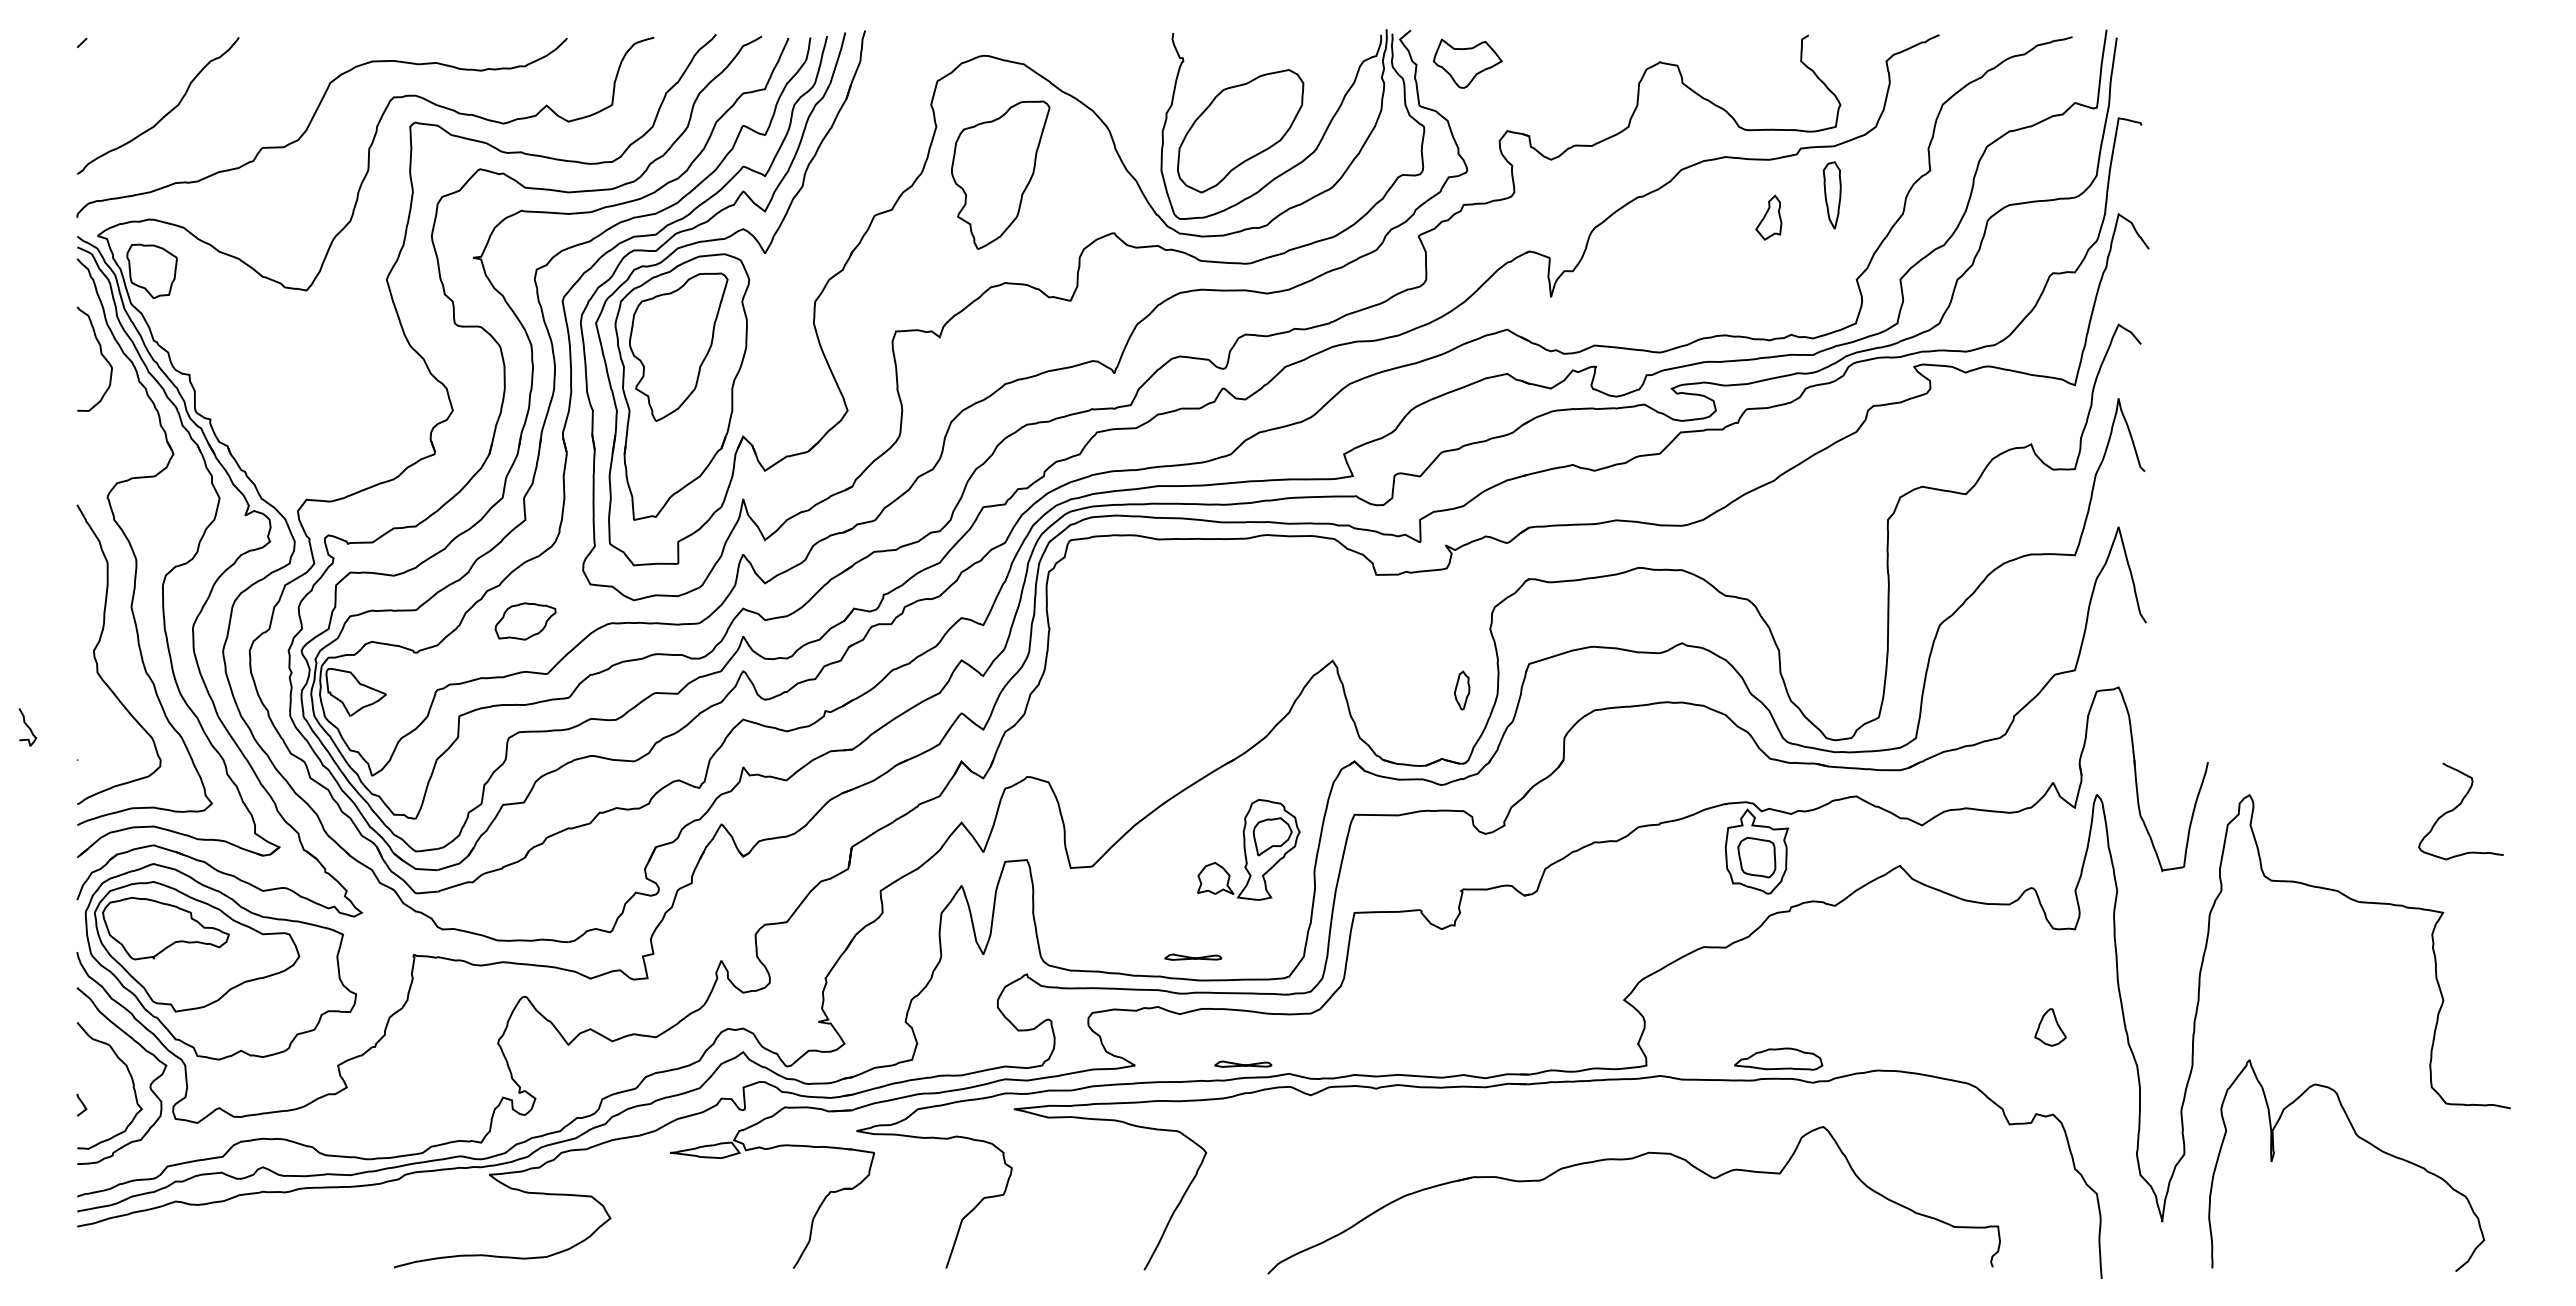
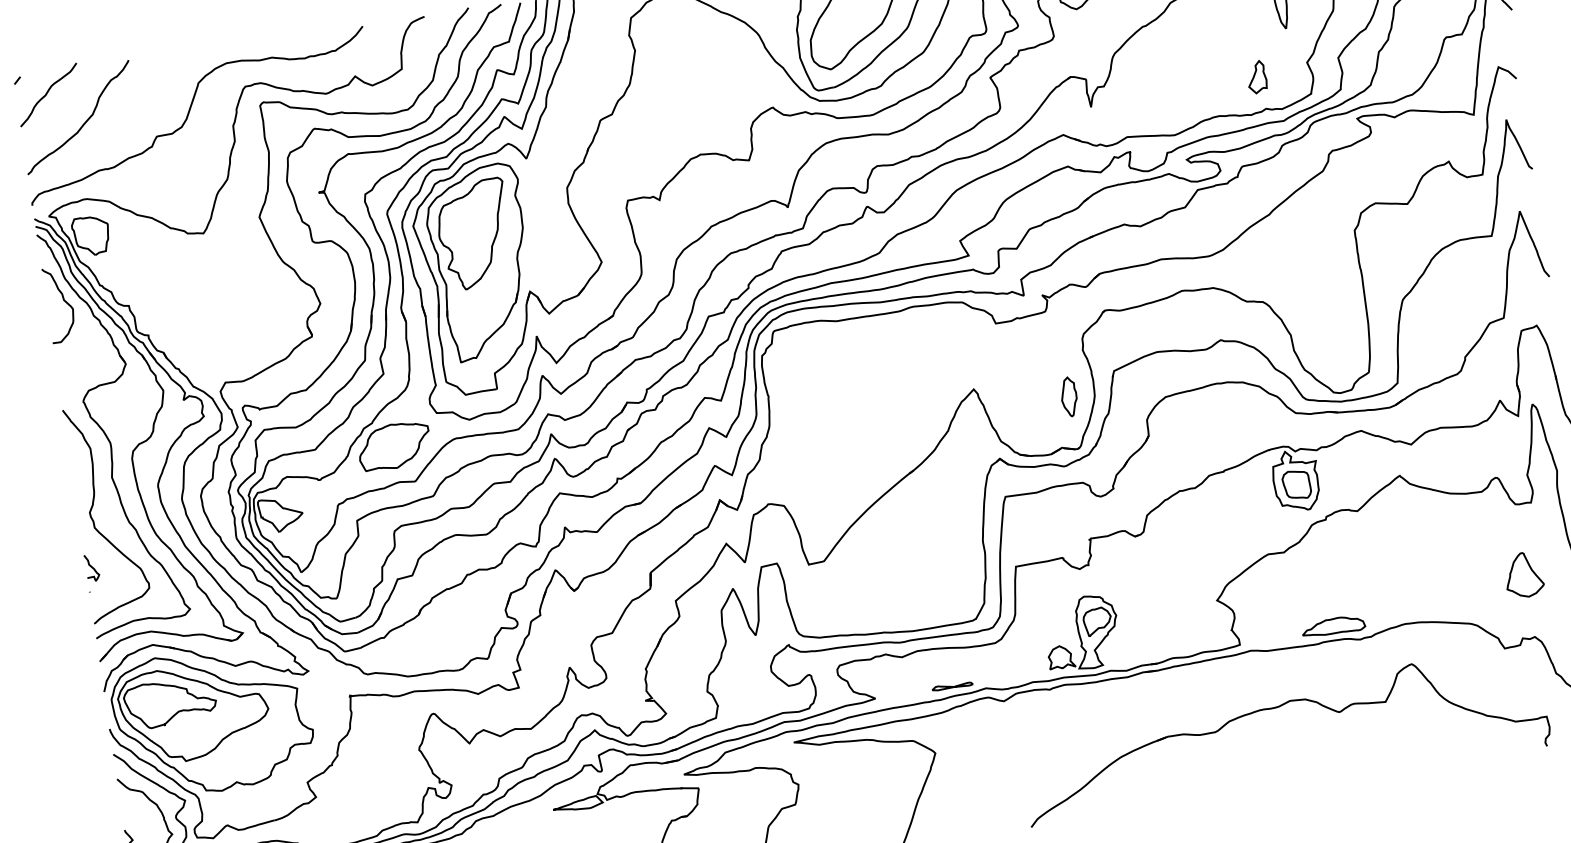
curve: (120, 67) -> (47, 94), added
part: (1000, 174) -> (685, 77), removed
part: (1768, 217) -> (1256, 77), moved
part: (525, 621) -> (394, 446), size x1.67
part: (1461, 690) -> (1068, 396), size x1.43
curve: (27, 727) -> (91, 568), moved
part: (1248, 849) -> (1081, 633), moved
part: (1193, 956) -> (905, 614), removed
part: (2050, 1027) -> (1523, 575), size x1.67
part: (1626, 1160) -> (1274, 708), moved

